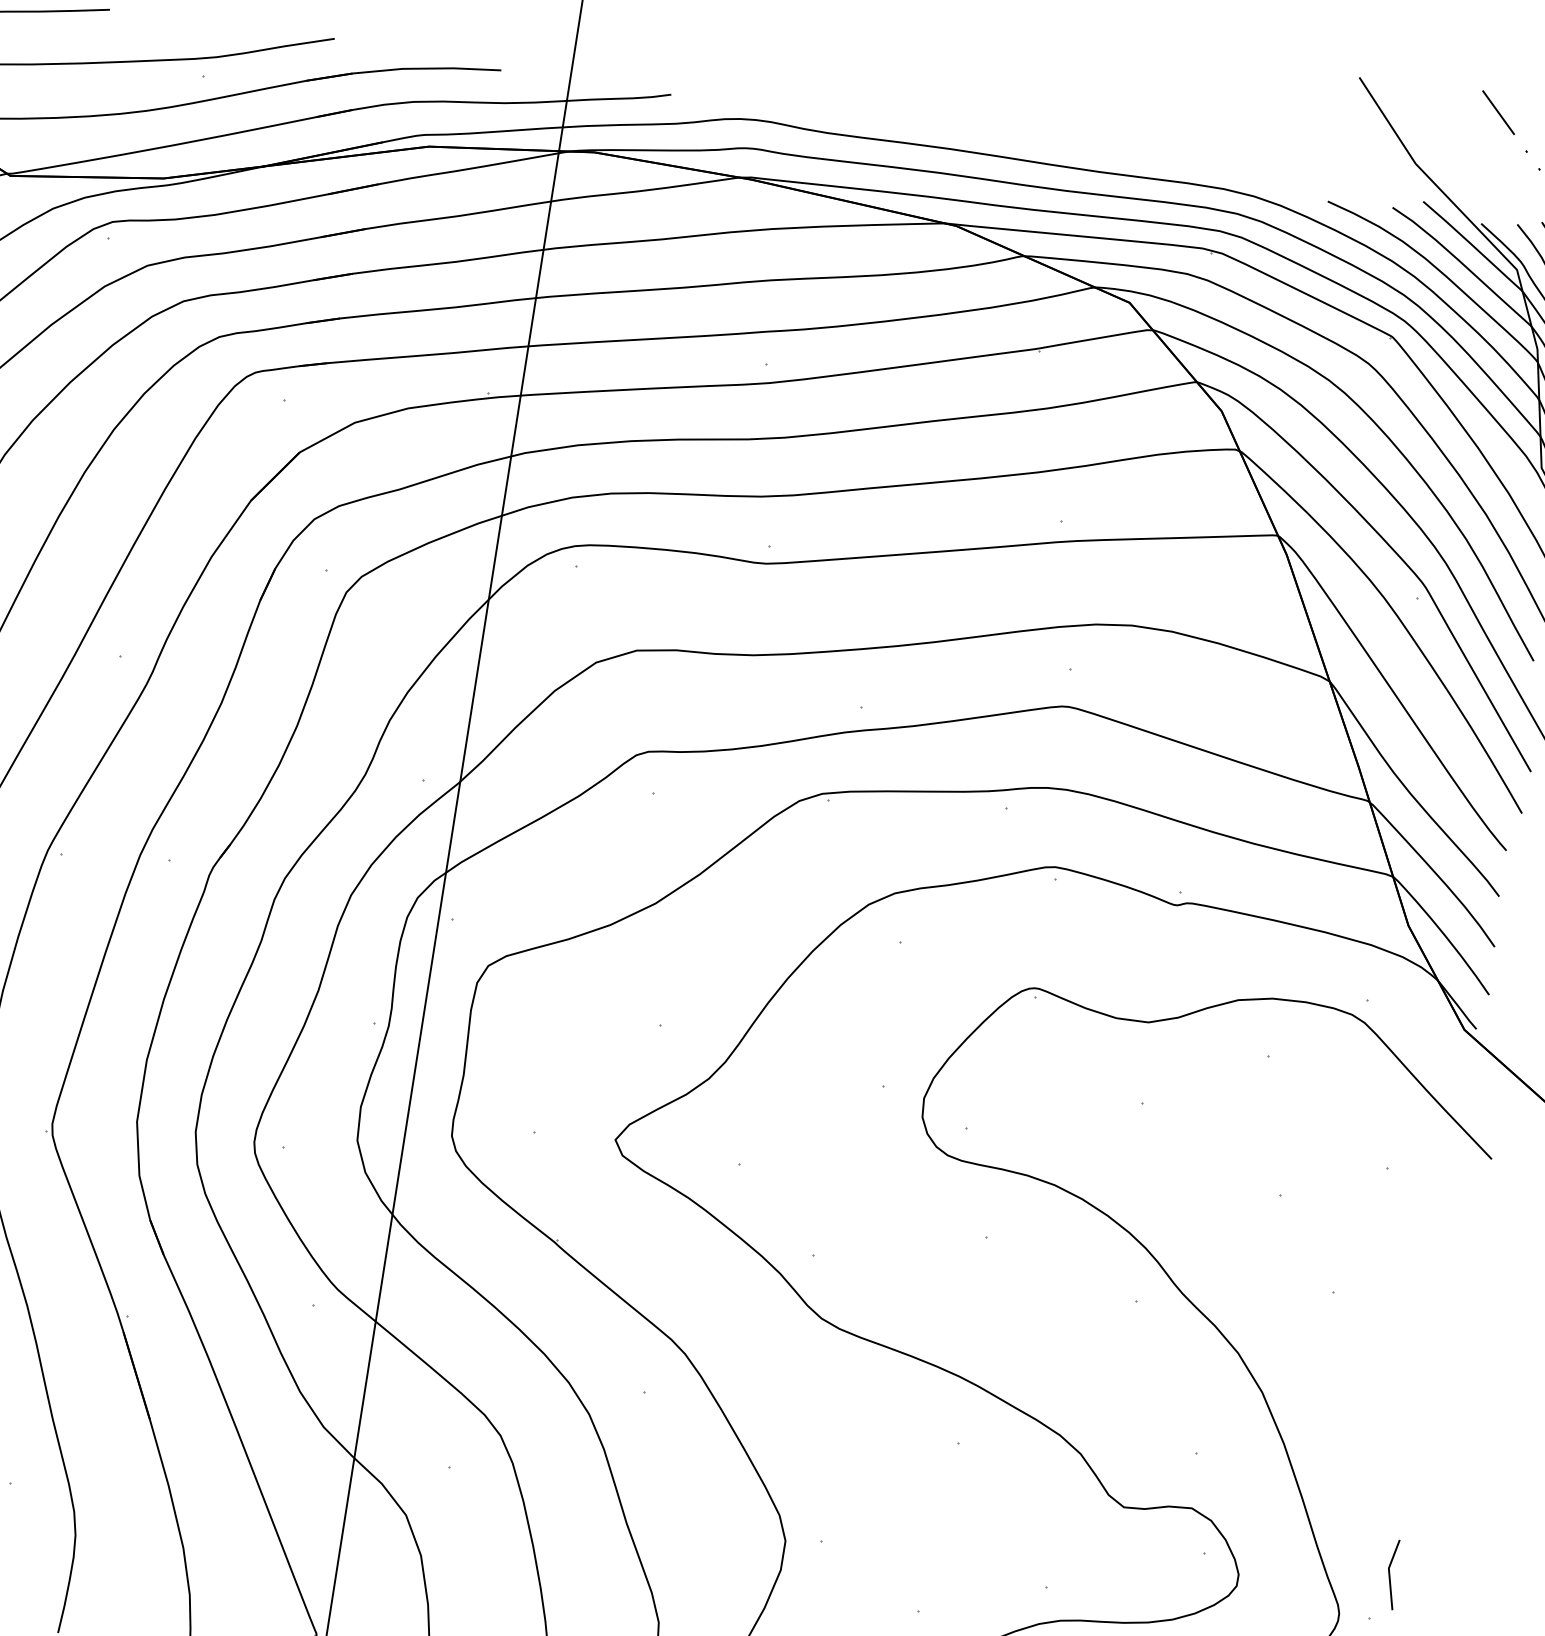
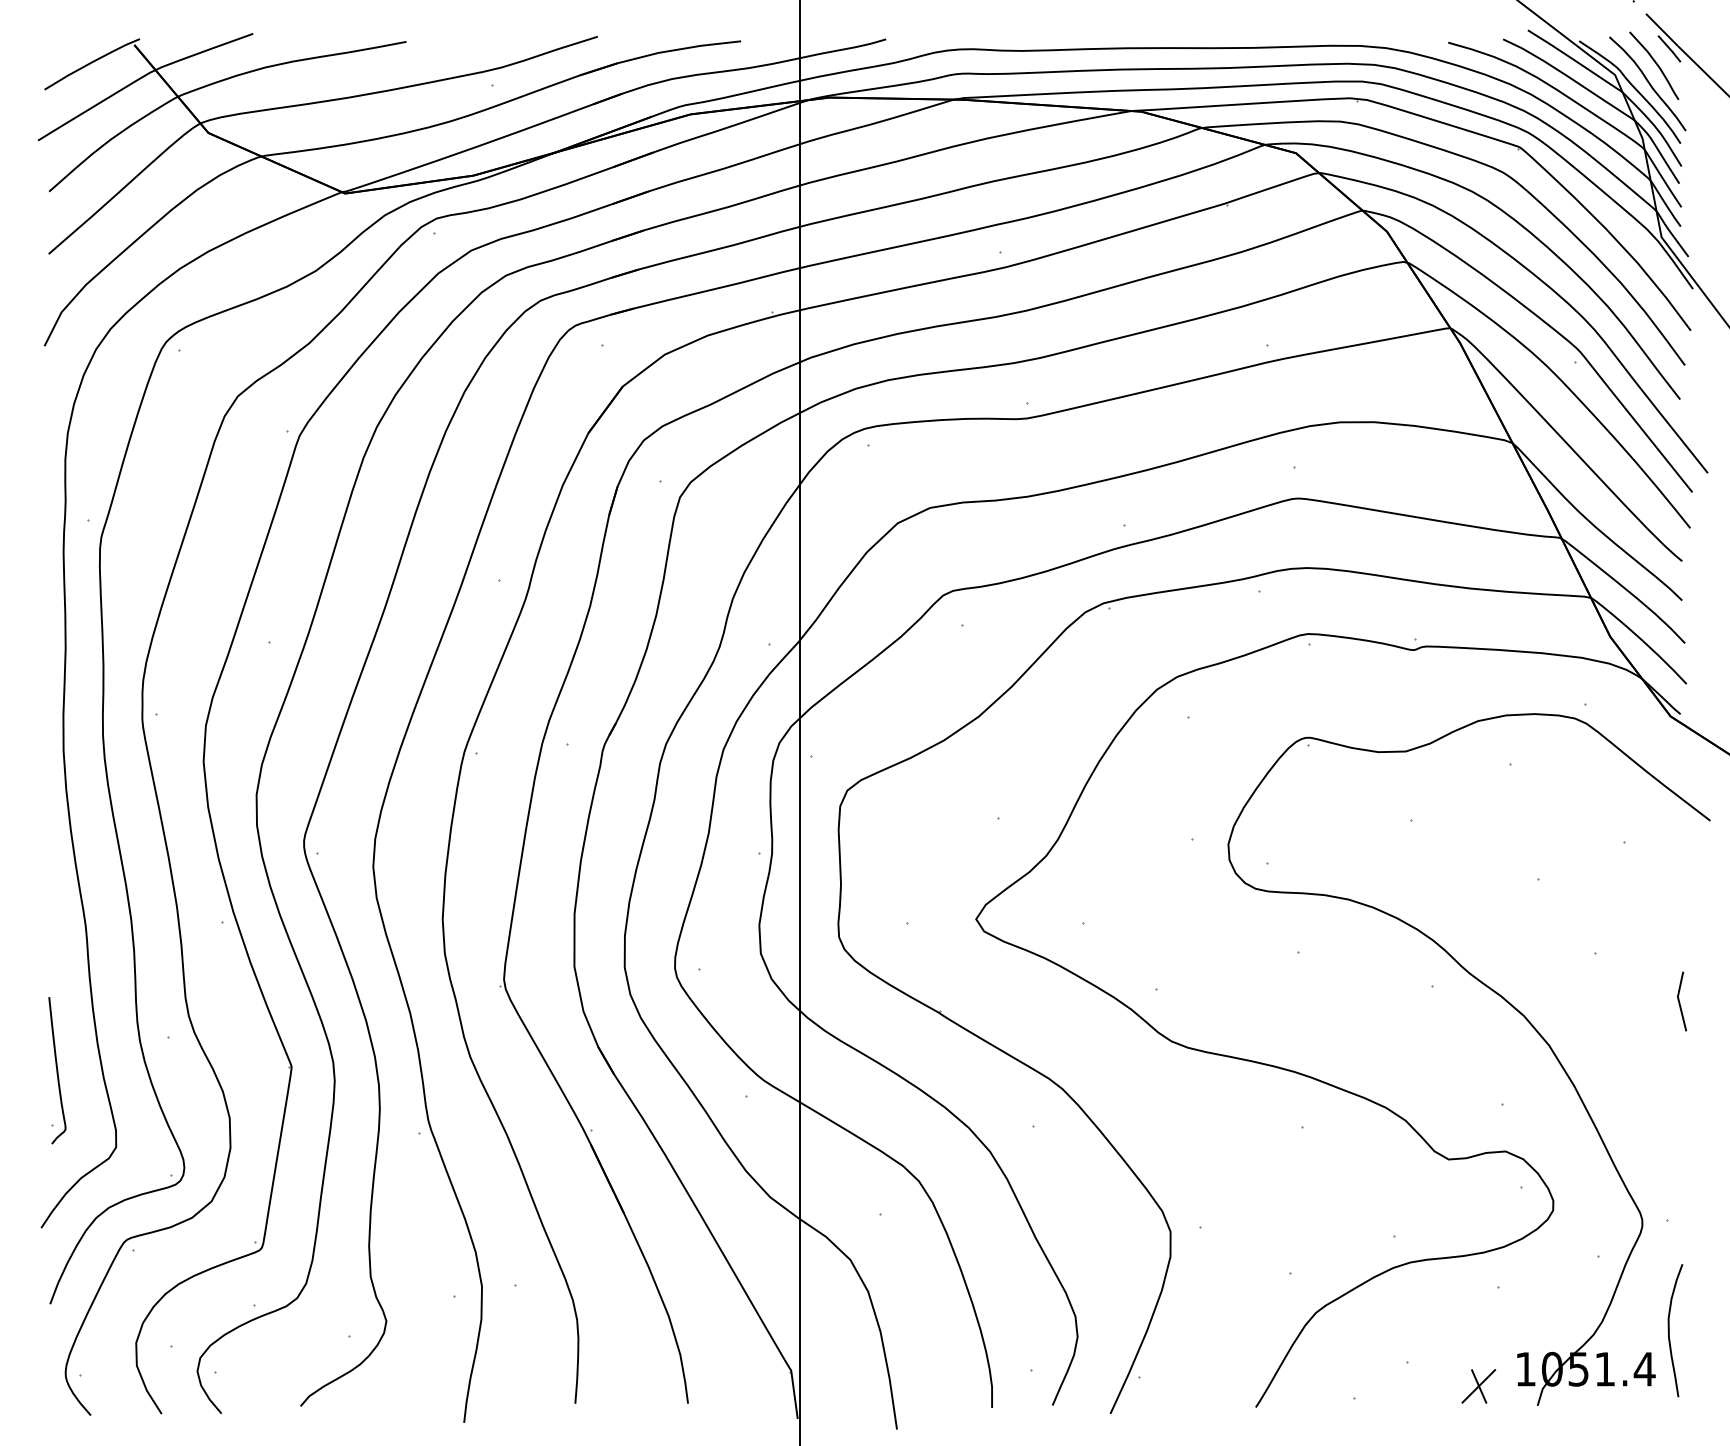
line: (1390, 1575) -> (1680, 1002), moved

